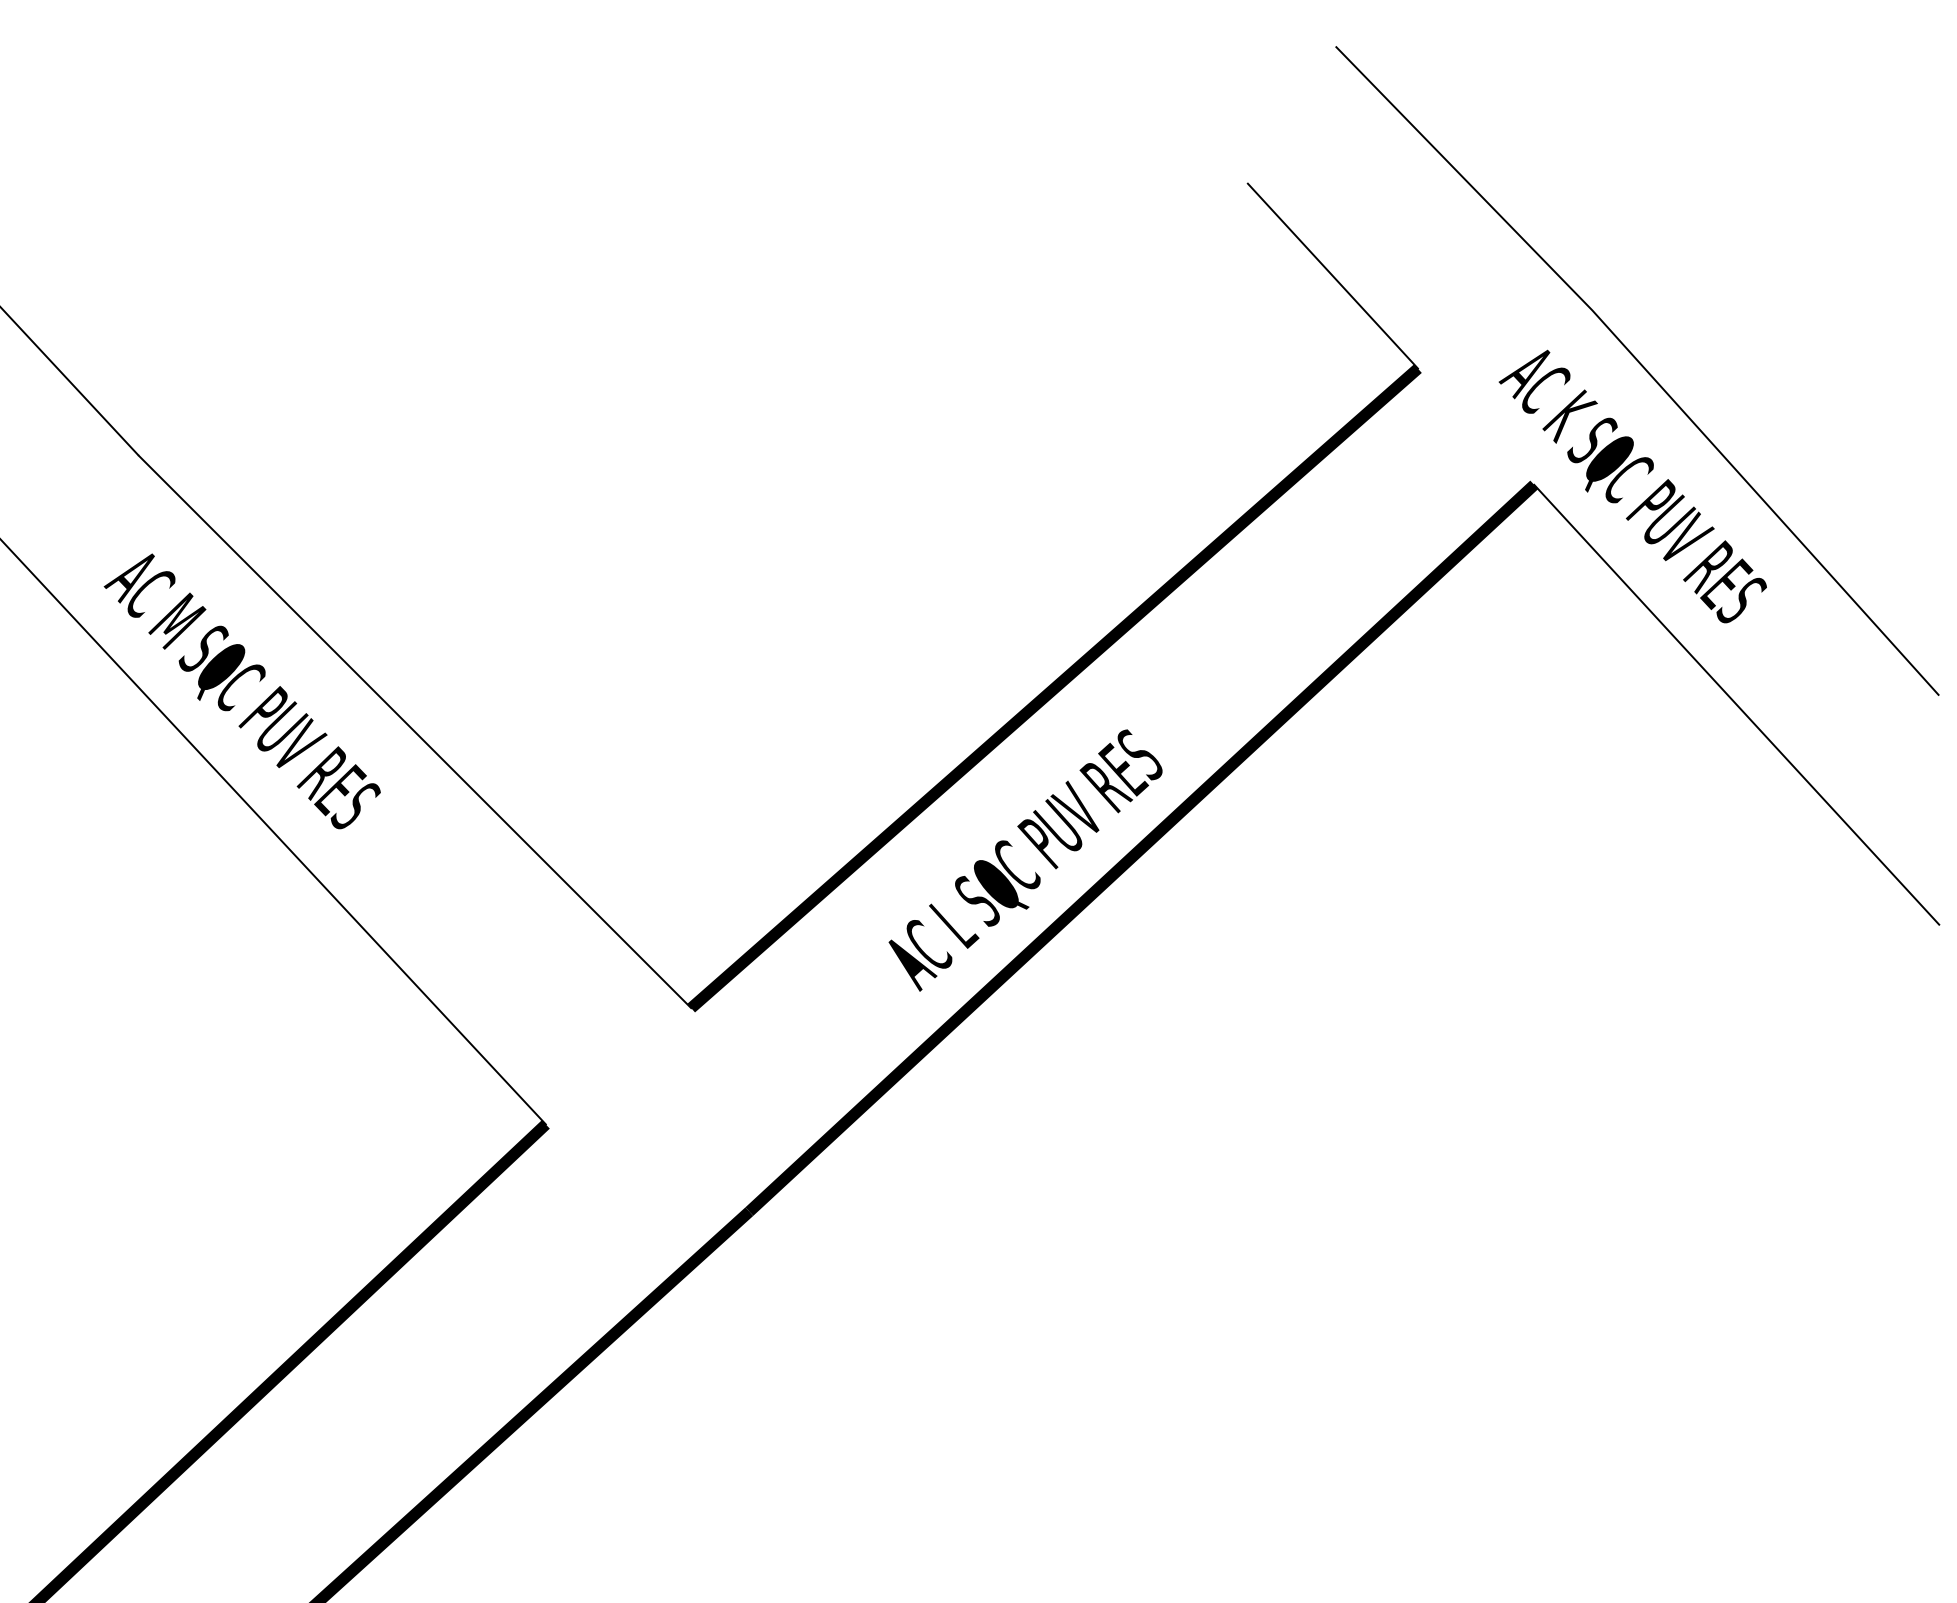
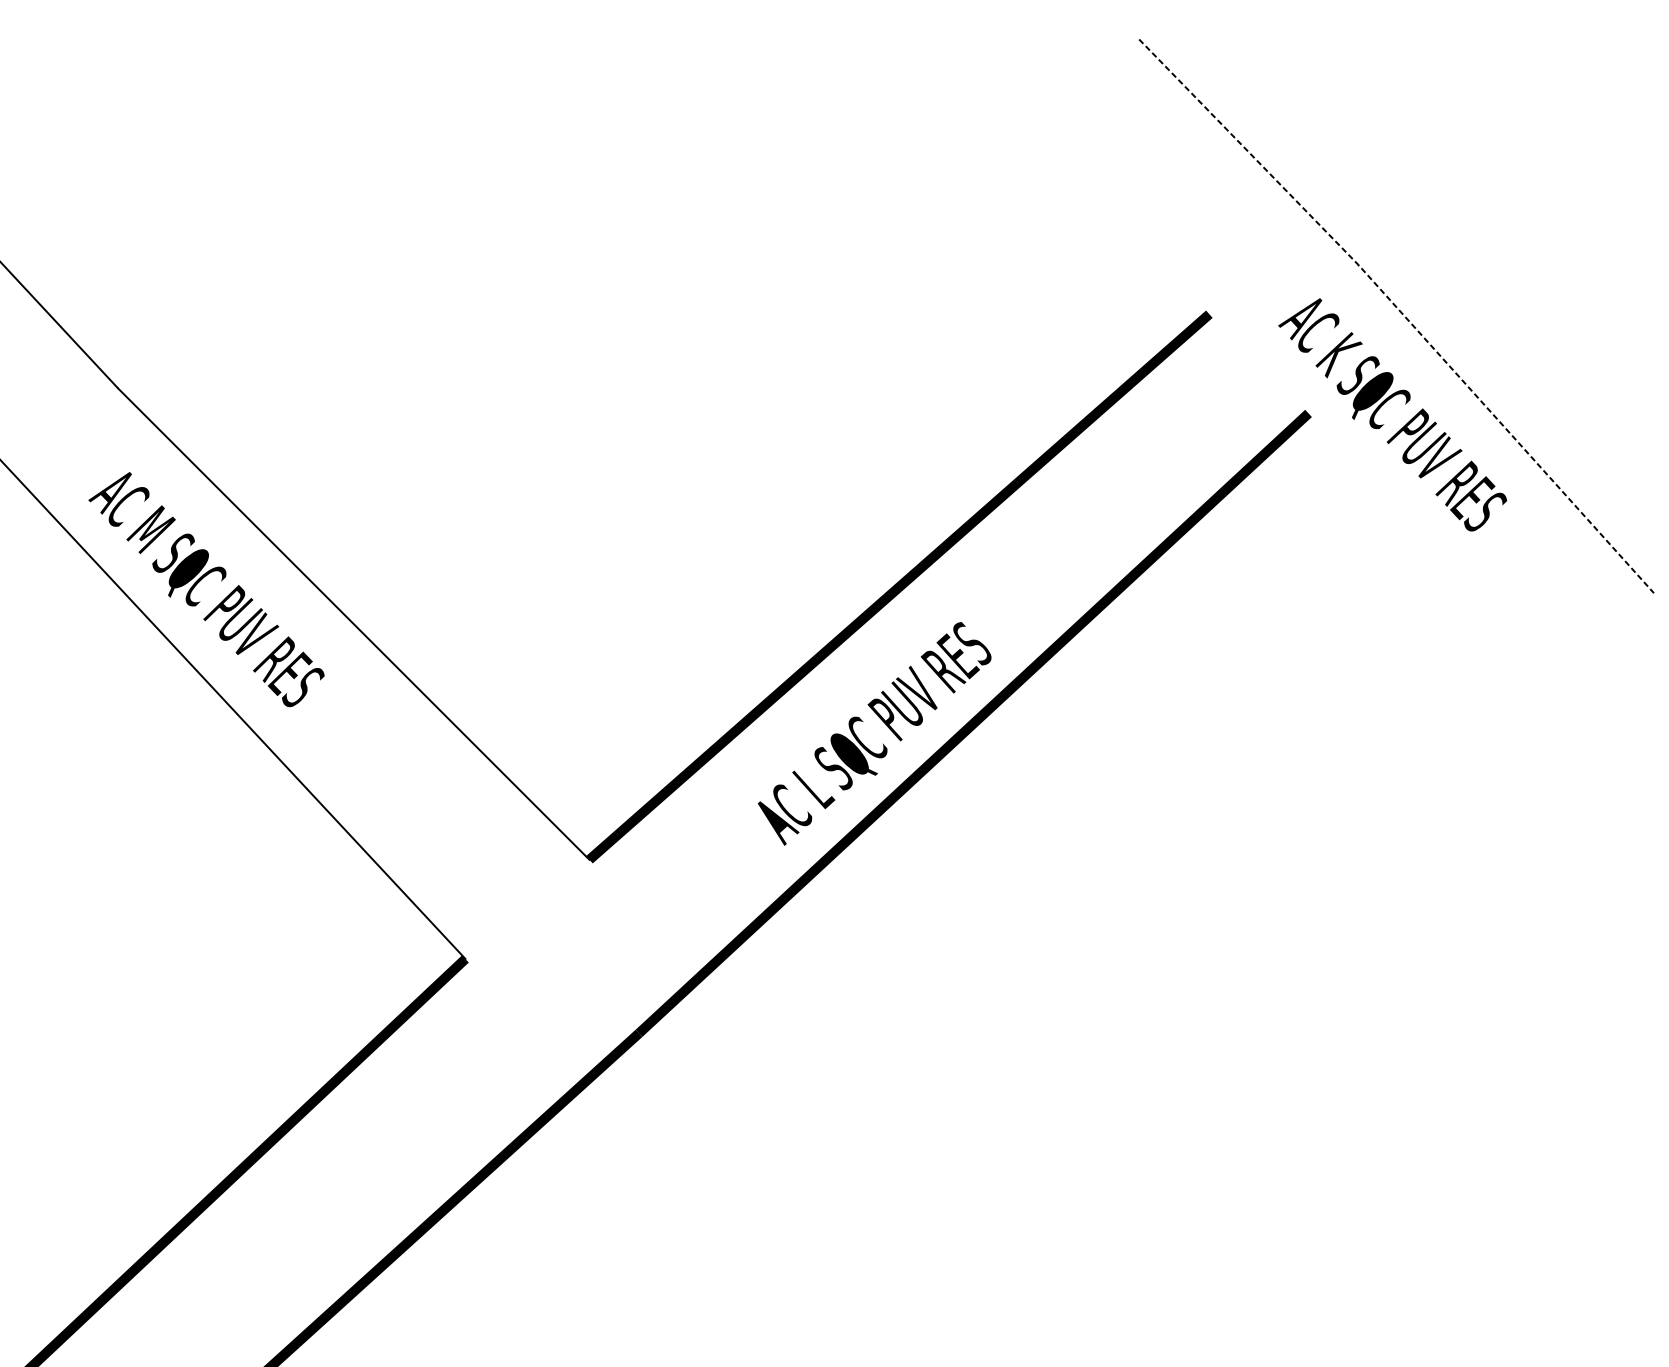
line: (1332, 275) -> (1136, 234), removed
line: (1641, 365) -> (1400, 311), solid -> dashed
line: (1736, 704) -> (1481, 600), removed

